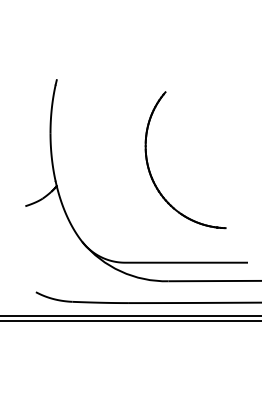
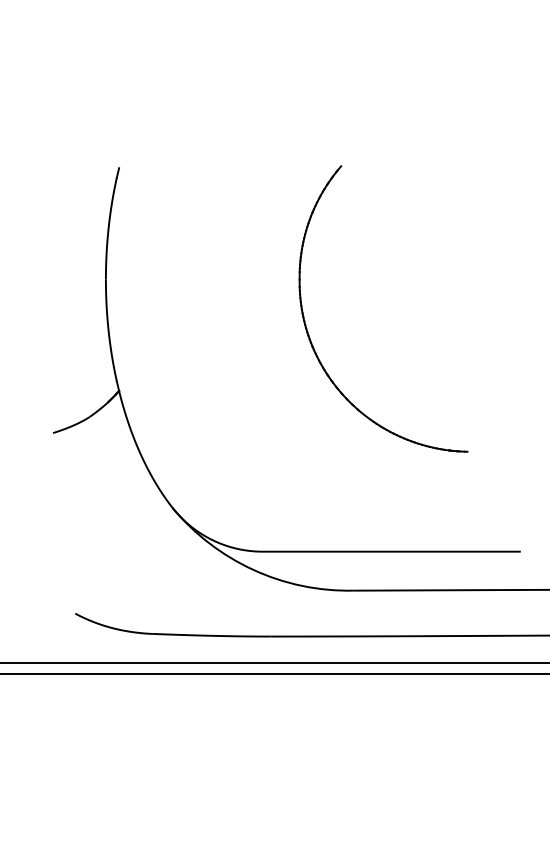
part: (150, 170) -> (309, 330), moved

